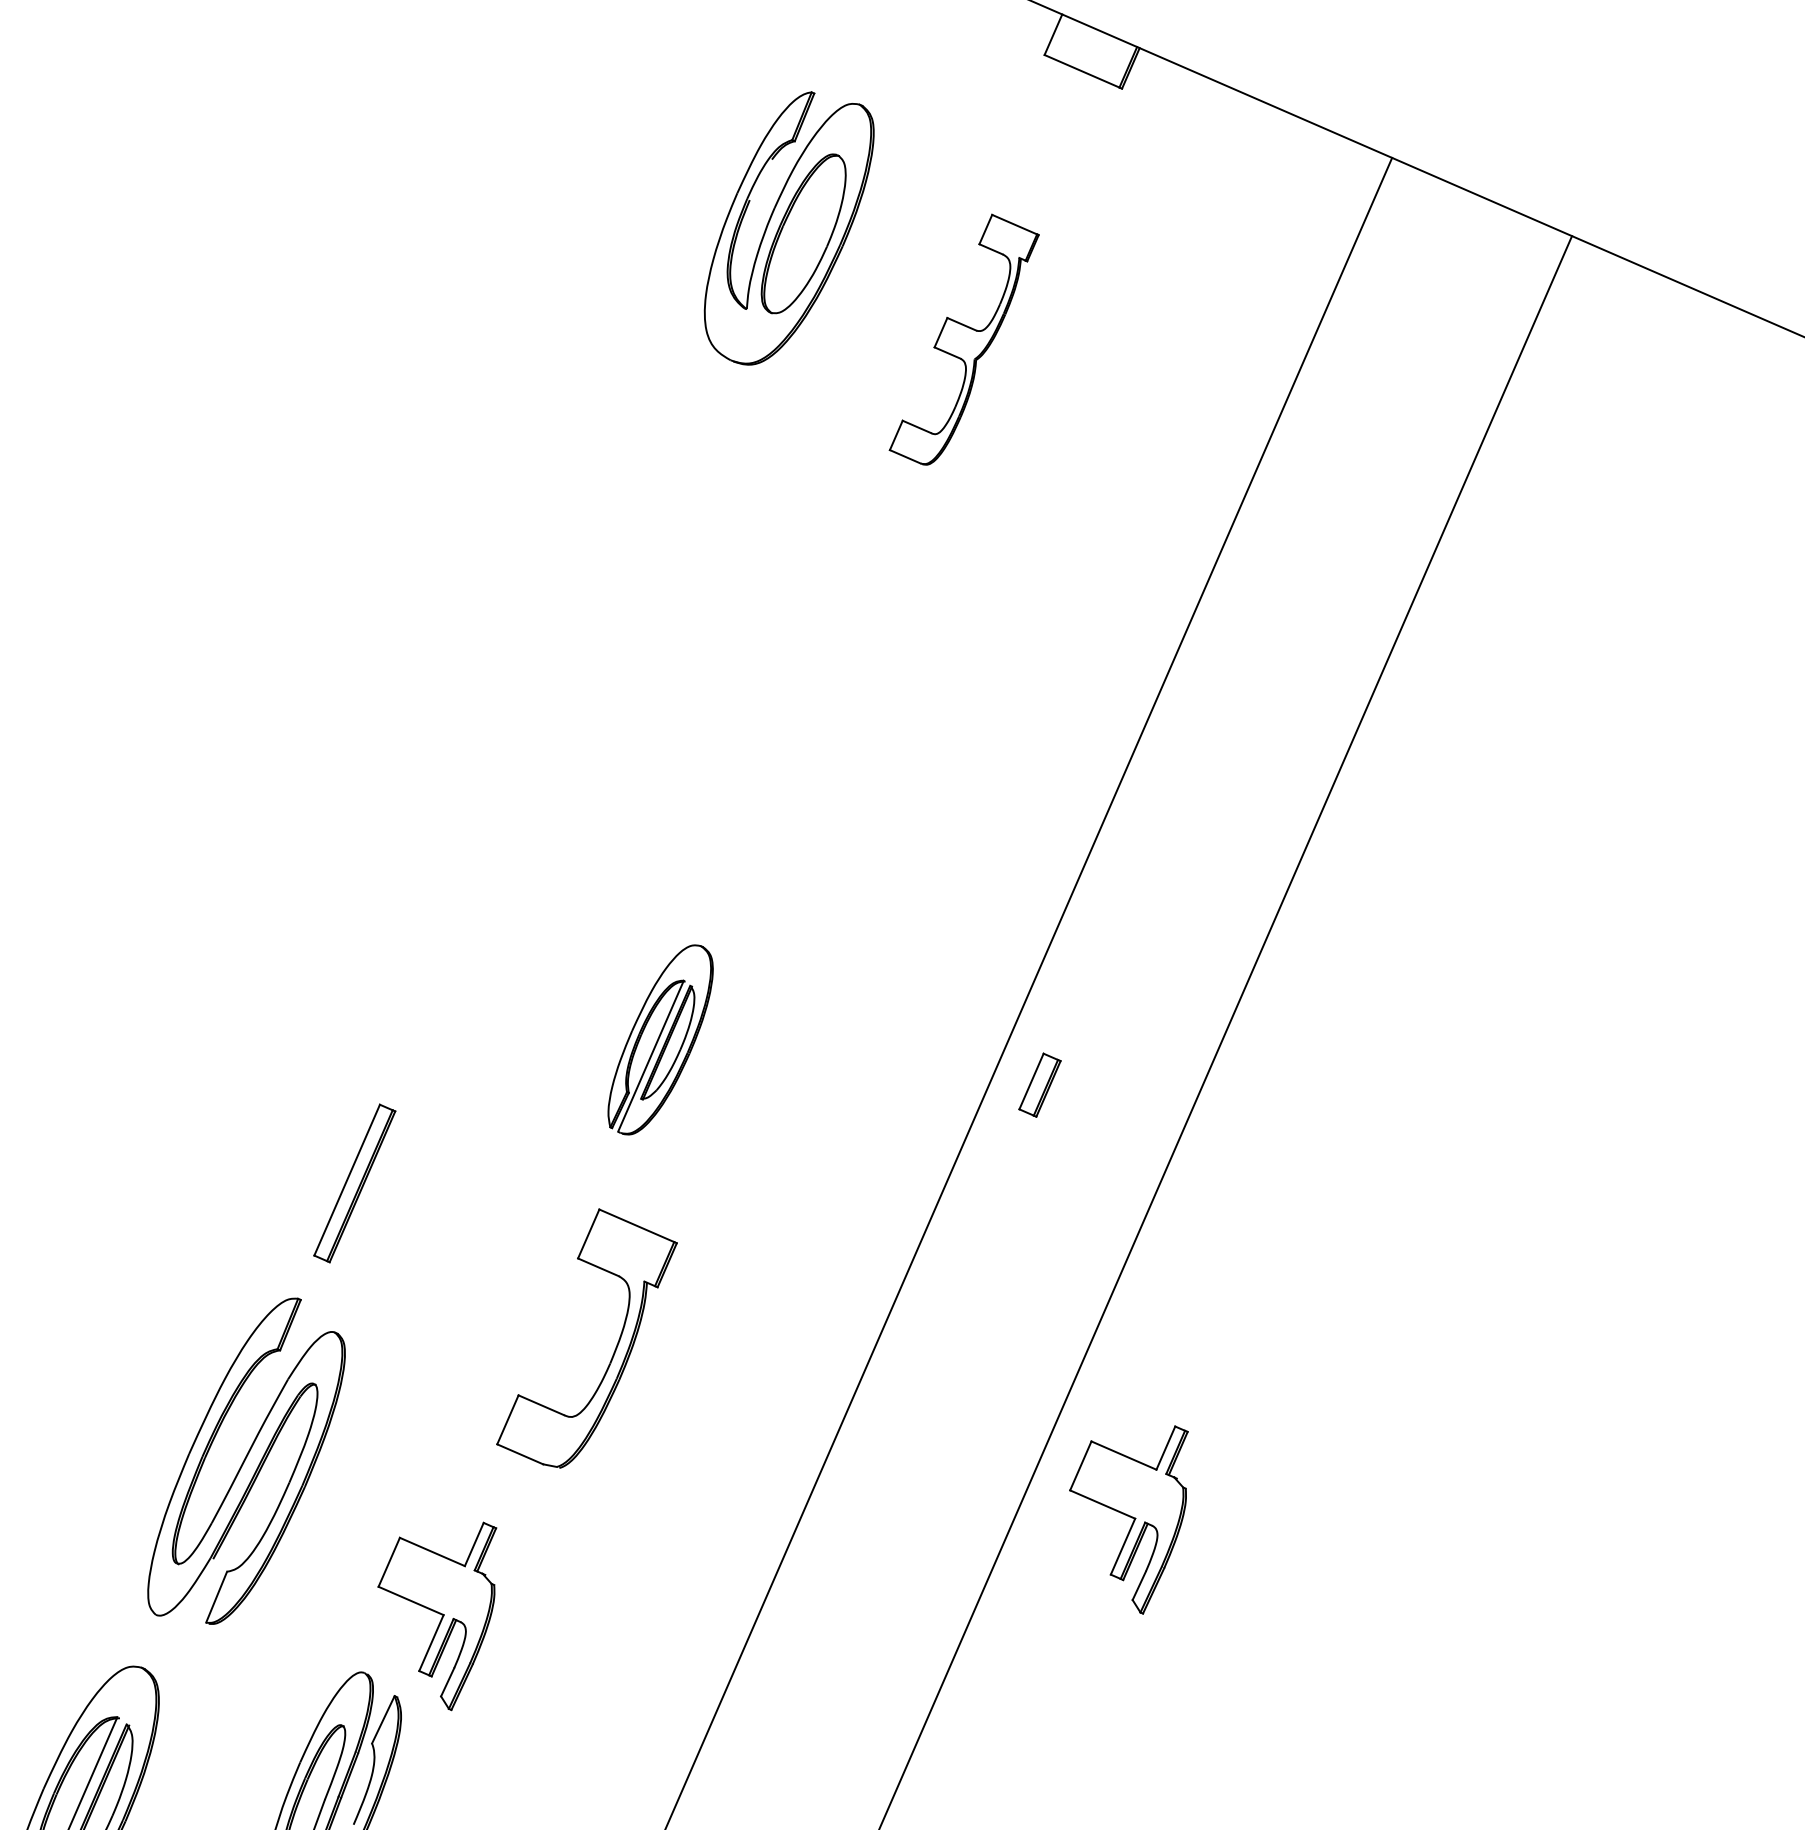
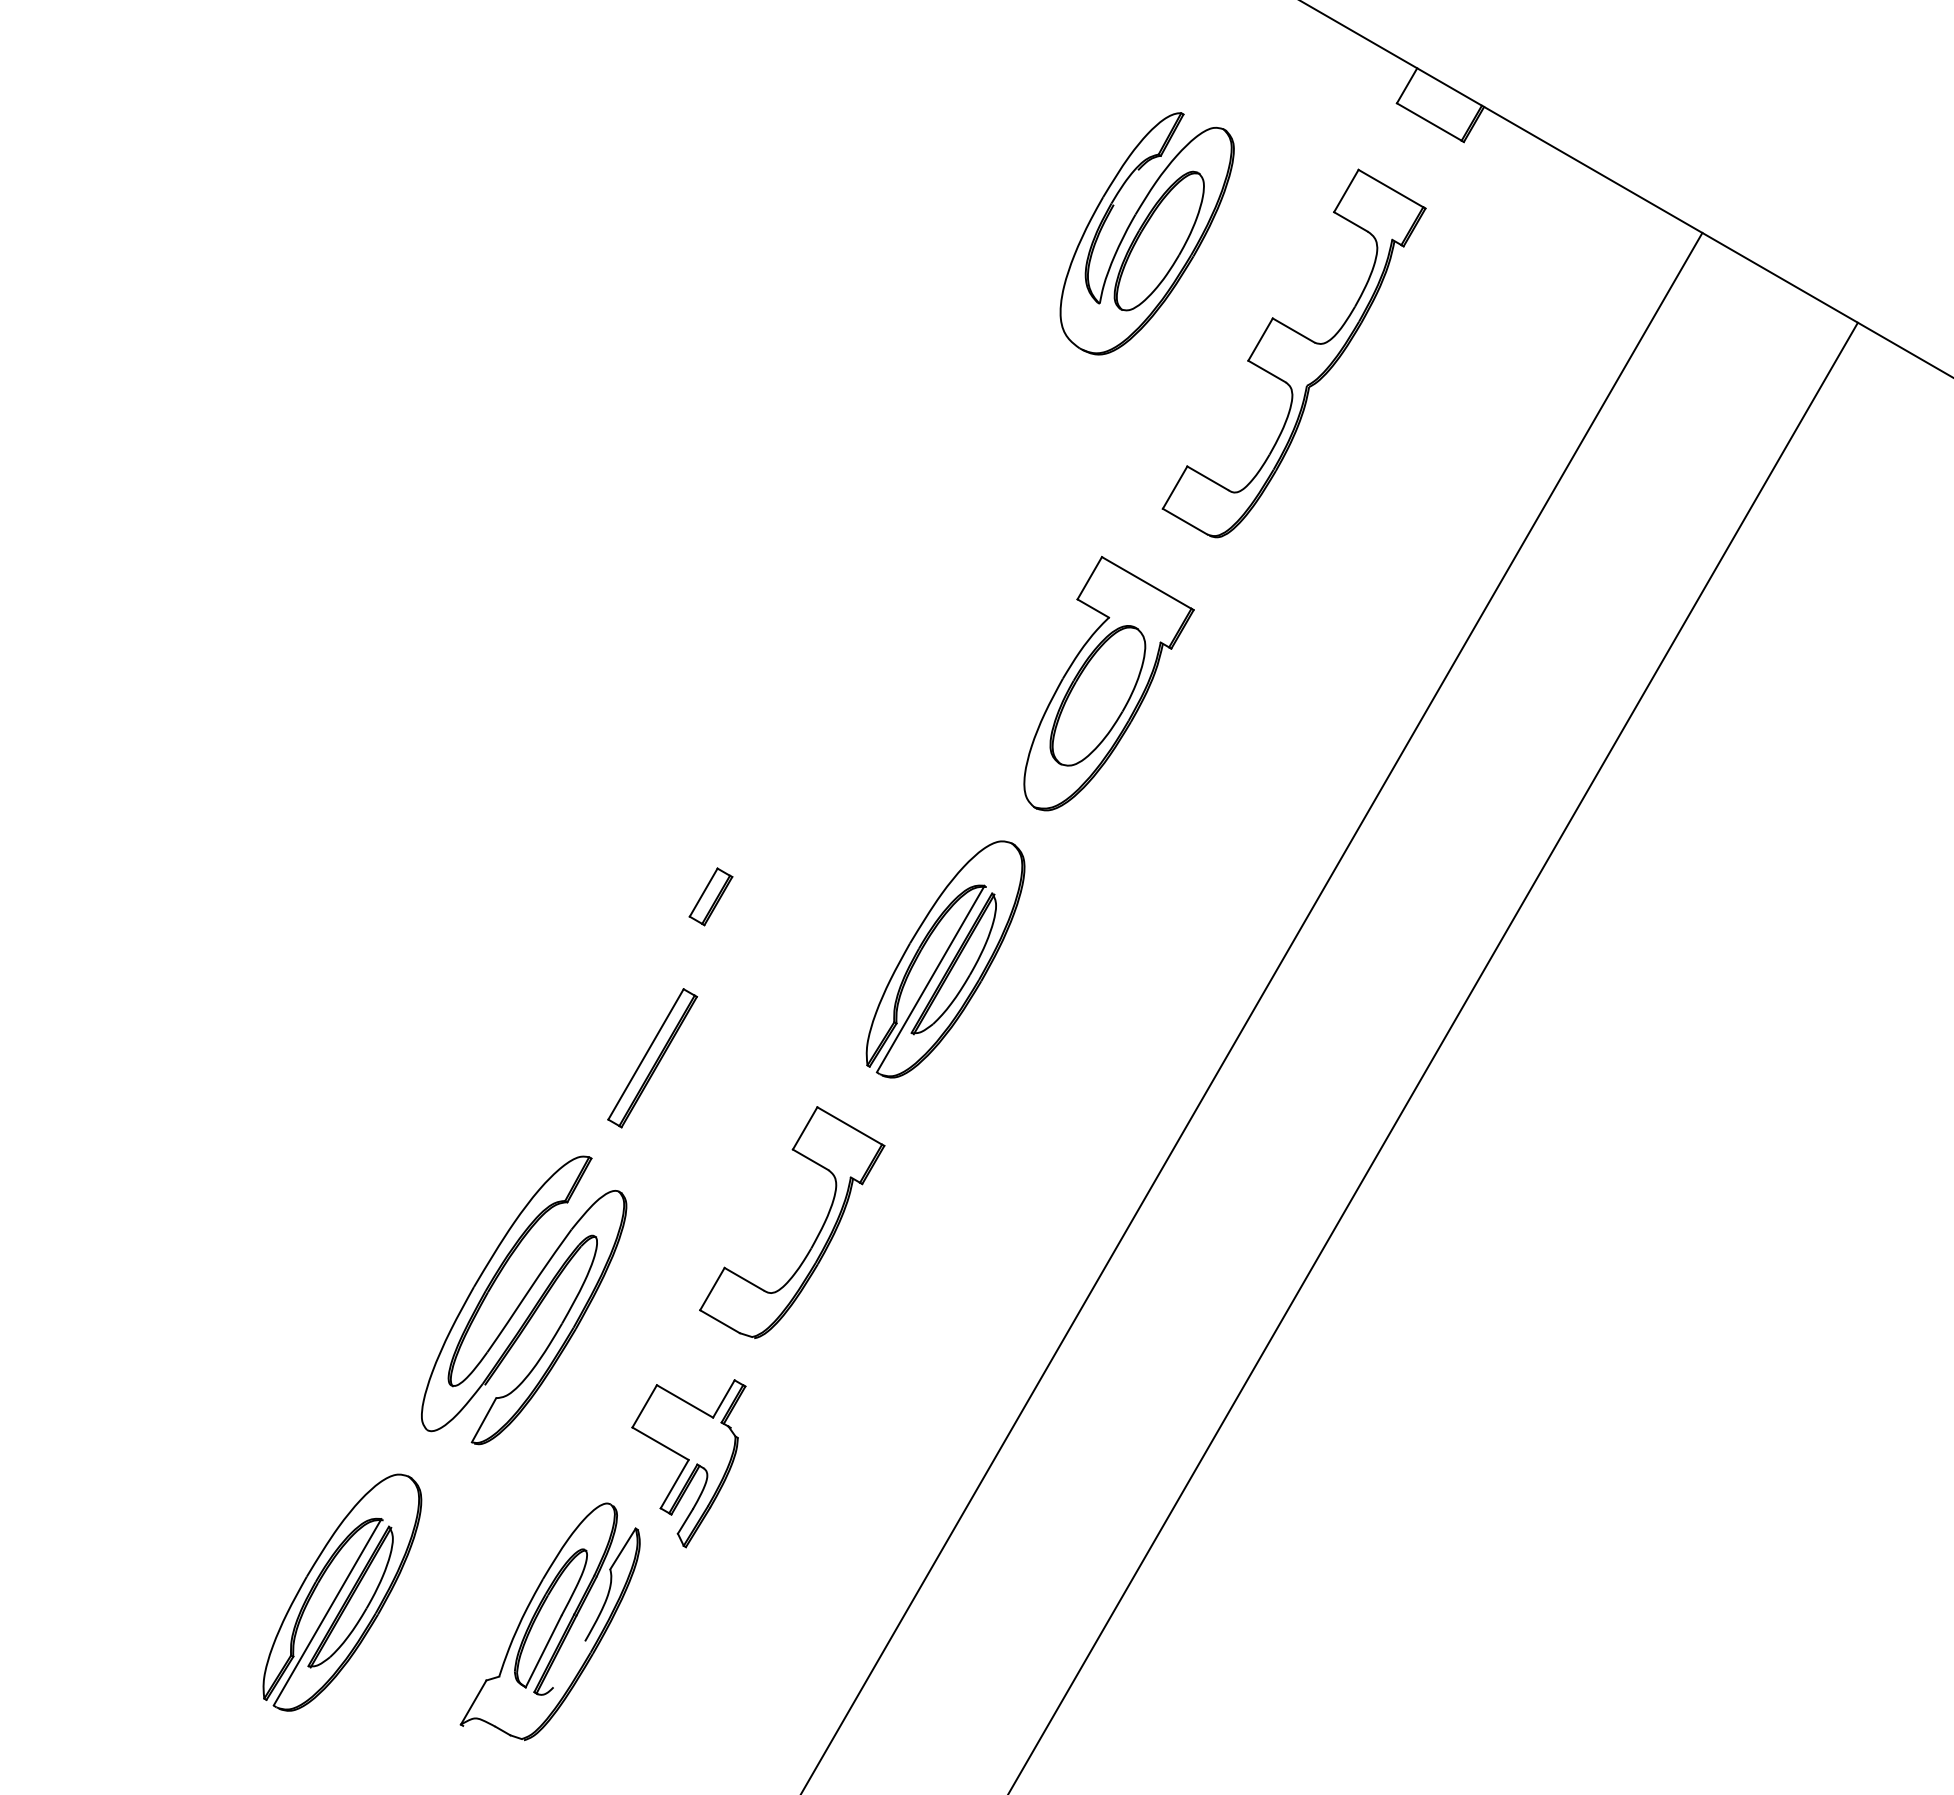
part: (963, 339) -> (1293, 353), size x1.67
part: (803, 720) -> (1108, 683), added
part: (660, 1040) -> (945, 959), size x1.43
part: (1039, 1084) -> (710, 896), moved
part: (615, 1347) -> (817, 1234), moved
part: (1135, 1522) -> (1327, 1447), removed

